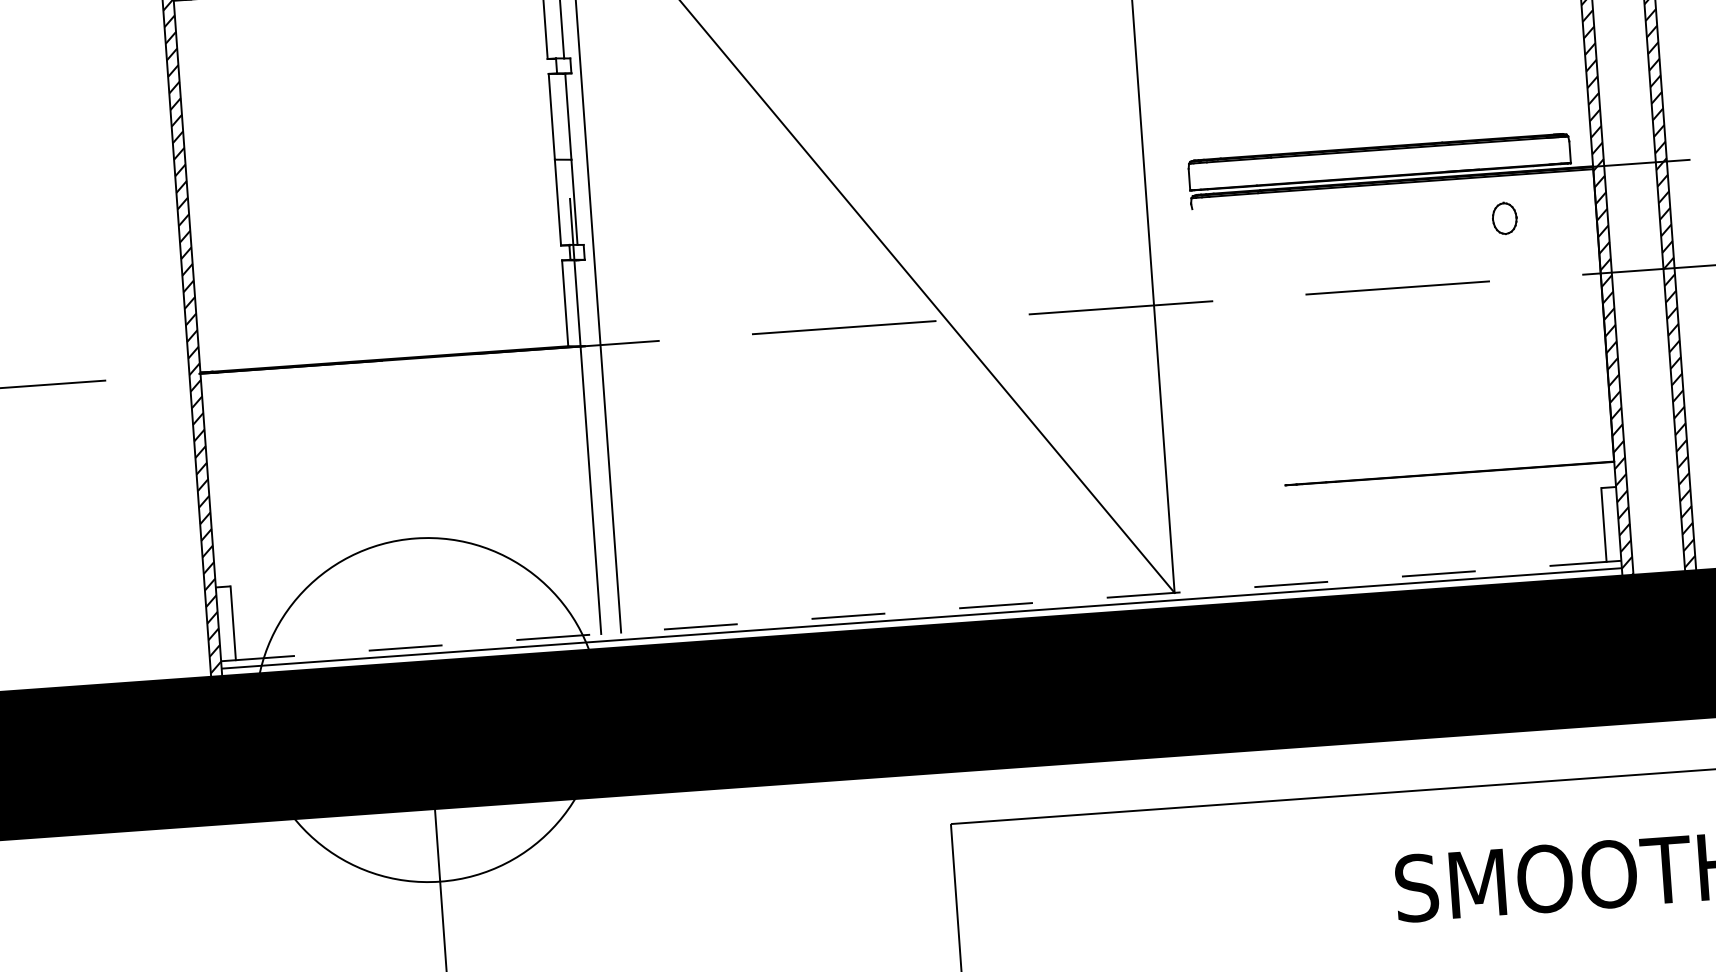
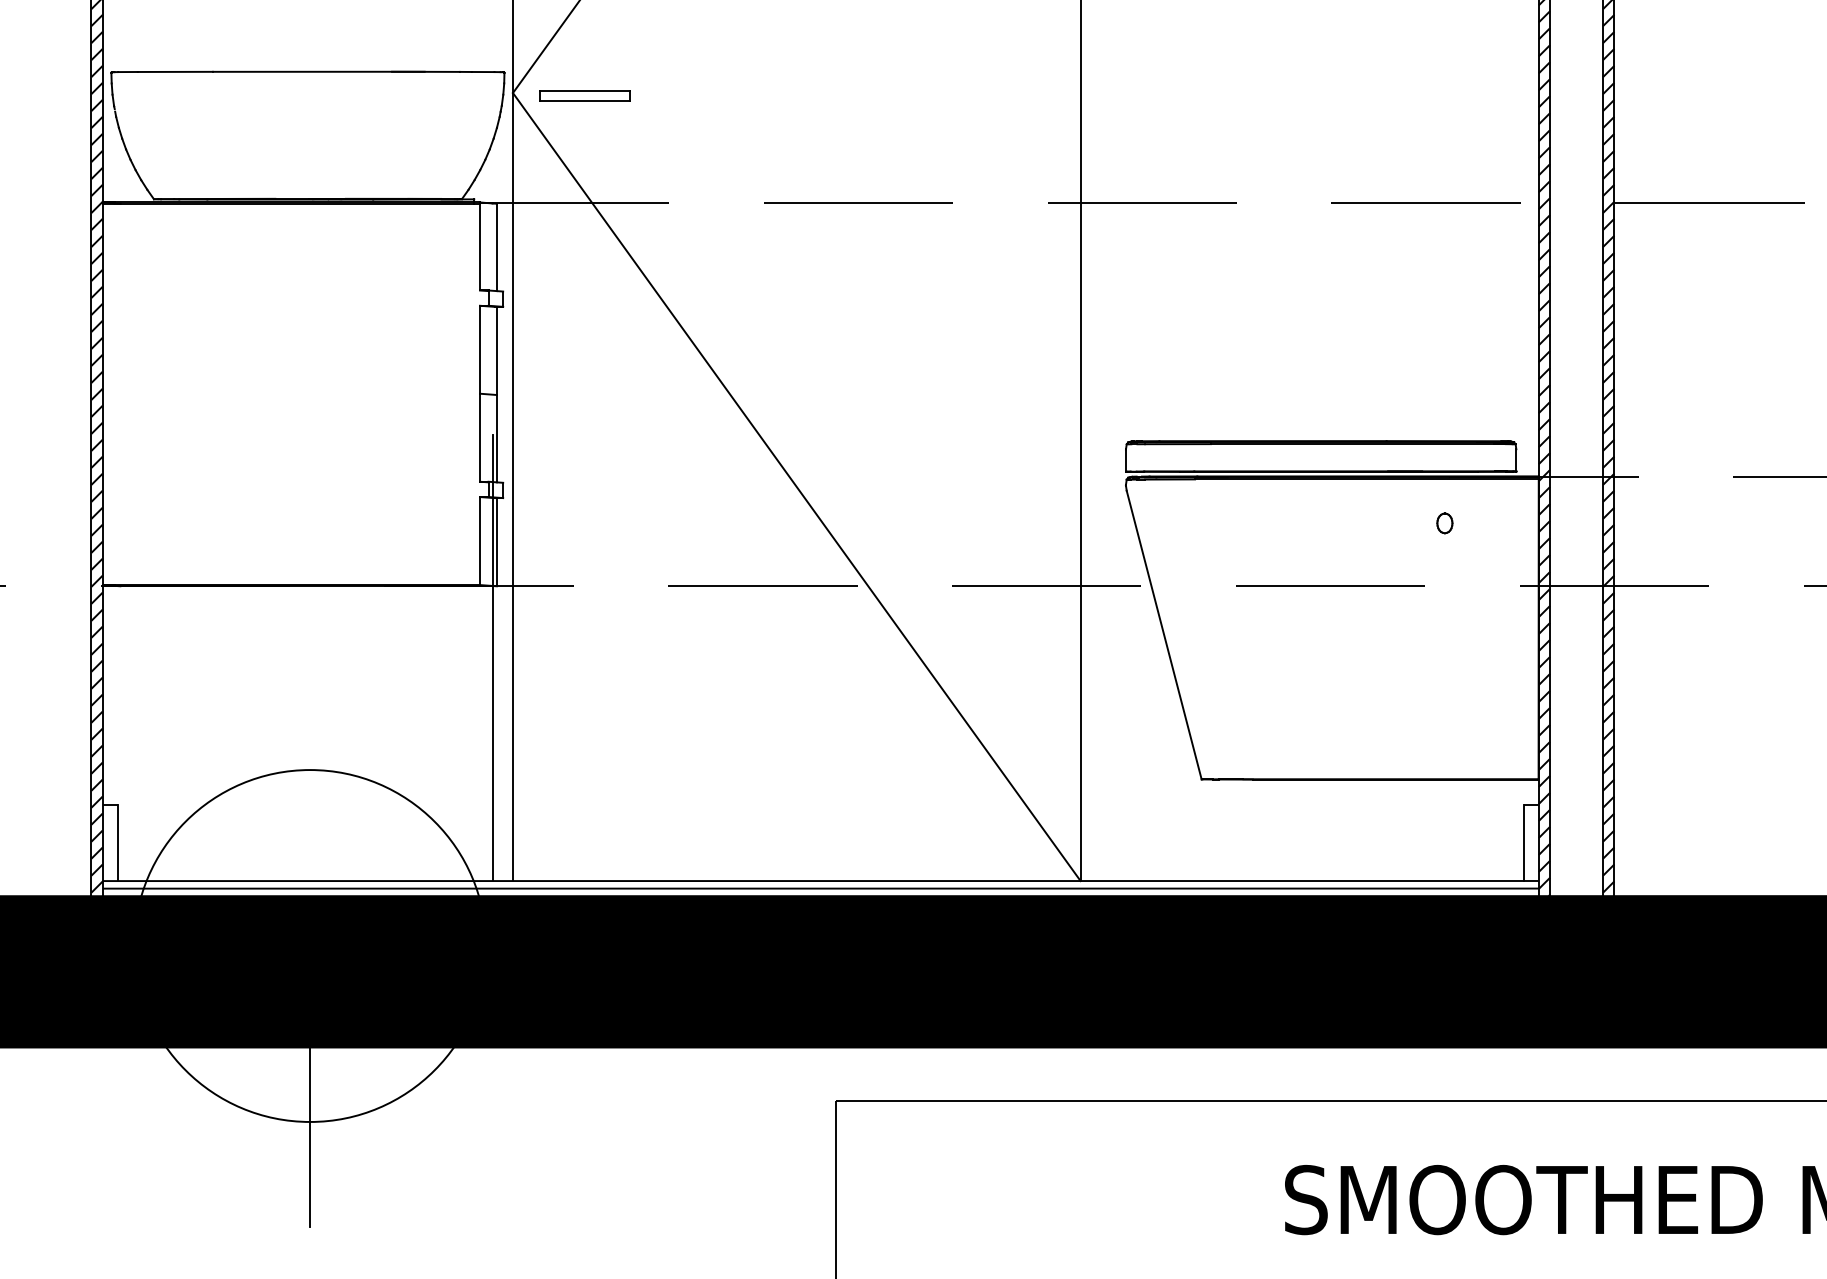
part: (1504, 218) -> (1444, 523), size x0.62
line: (581, 303) -> (496, 542), added
line: (1238, 346) -> (1163, 634), added
line: (921, 611) -> (820, 881), dashed -> solid

